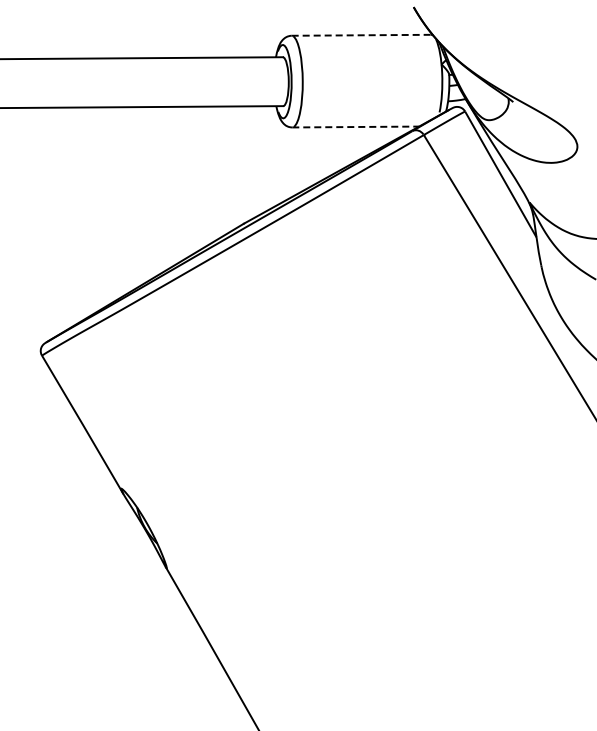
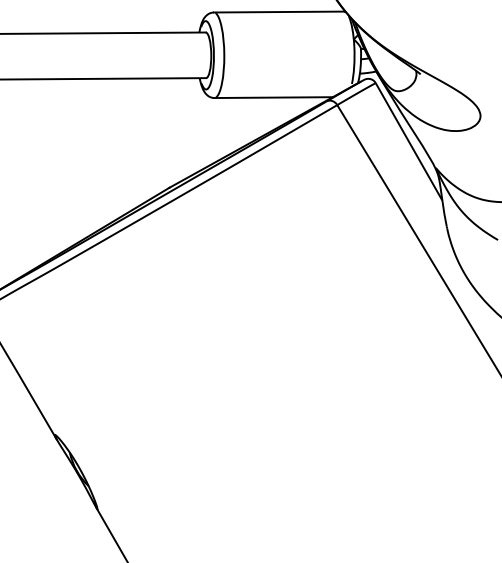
line: (361, 35) -> (279, 12), dashed -> solid
line: (356, 127) -> (274, 98), dashed -> solid

